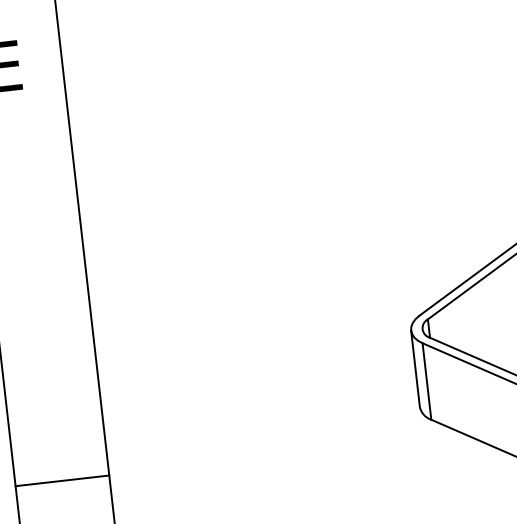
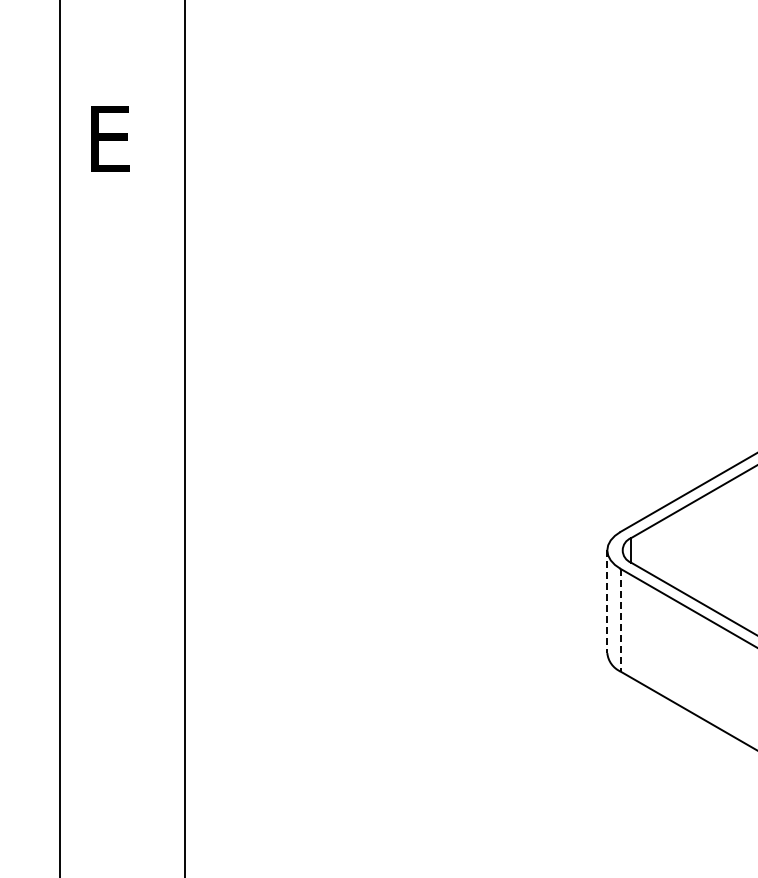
line: (415, 369) -> (607, 602), solid -> dashed
line: (426, 381) -> (620, 620), solid -> dashed
line: (62, 480) -> (122, 696), removed

